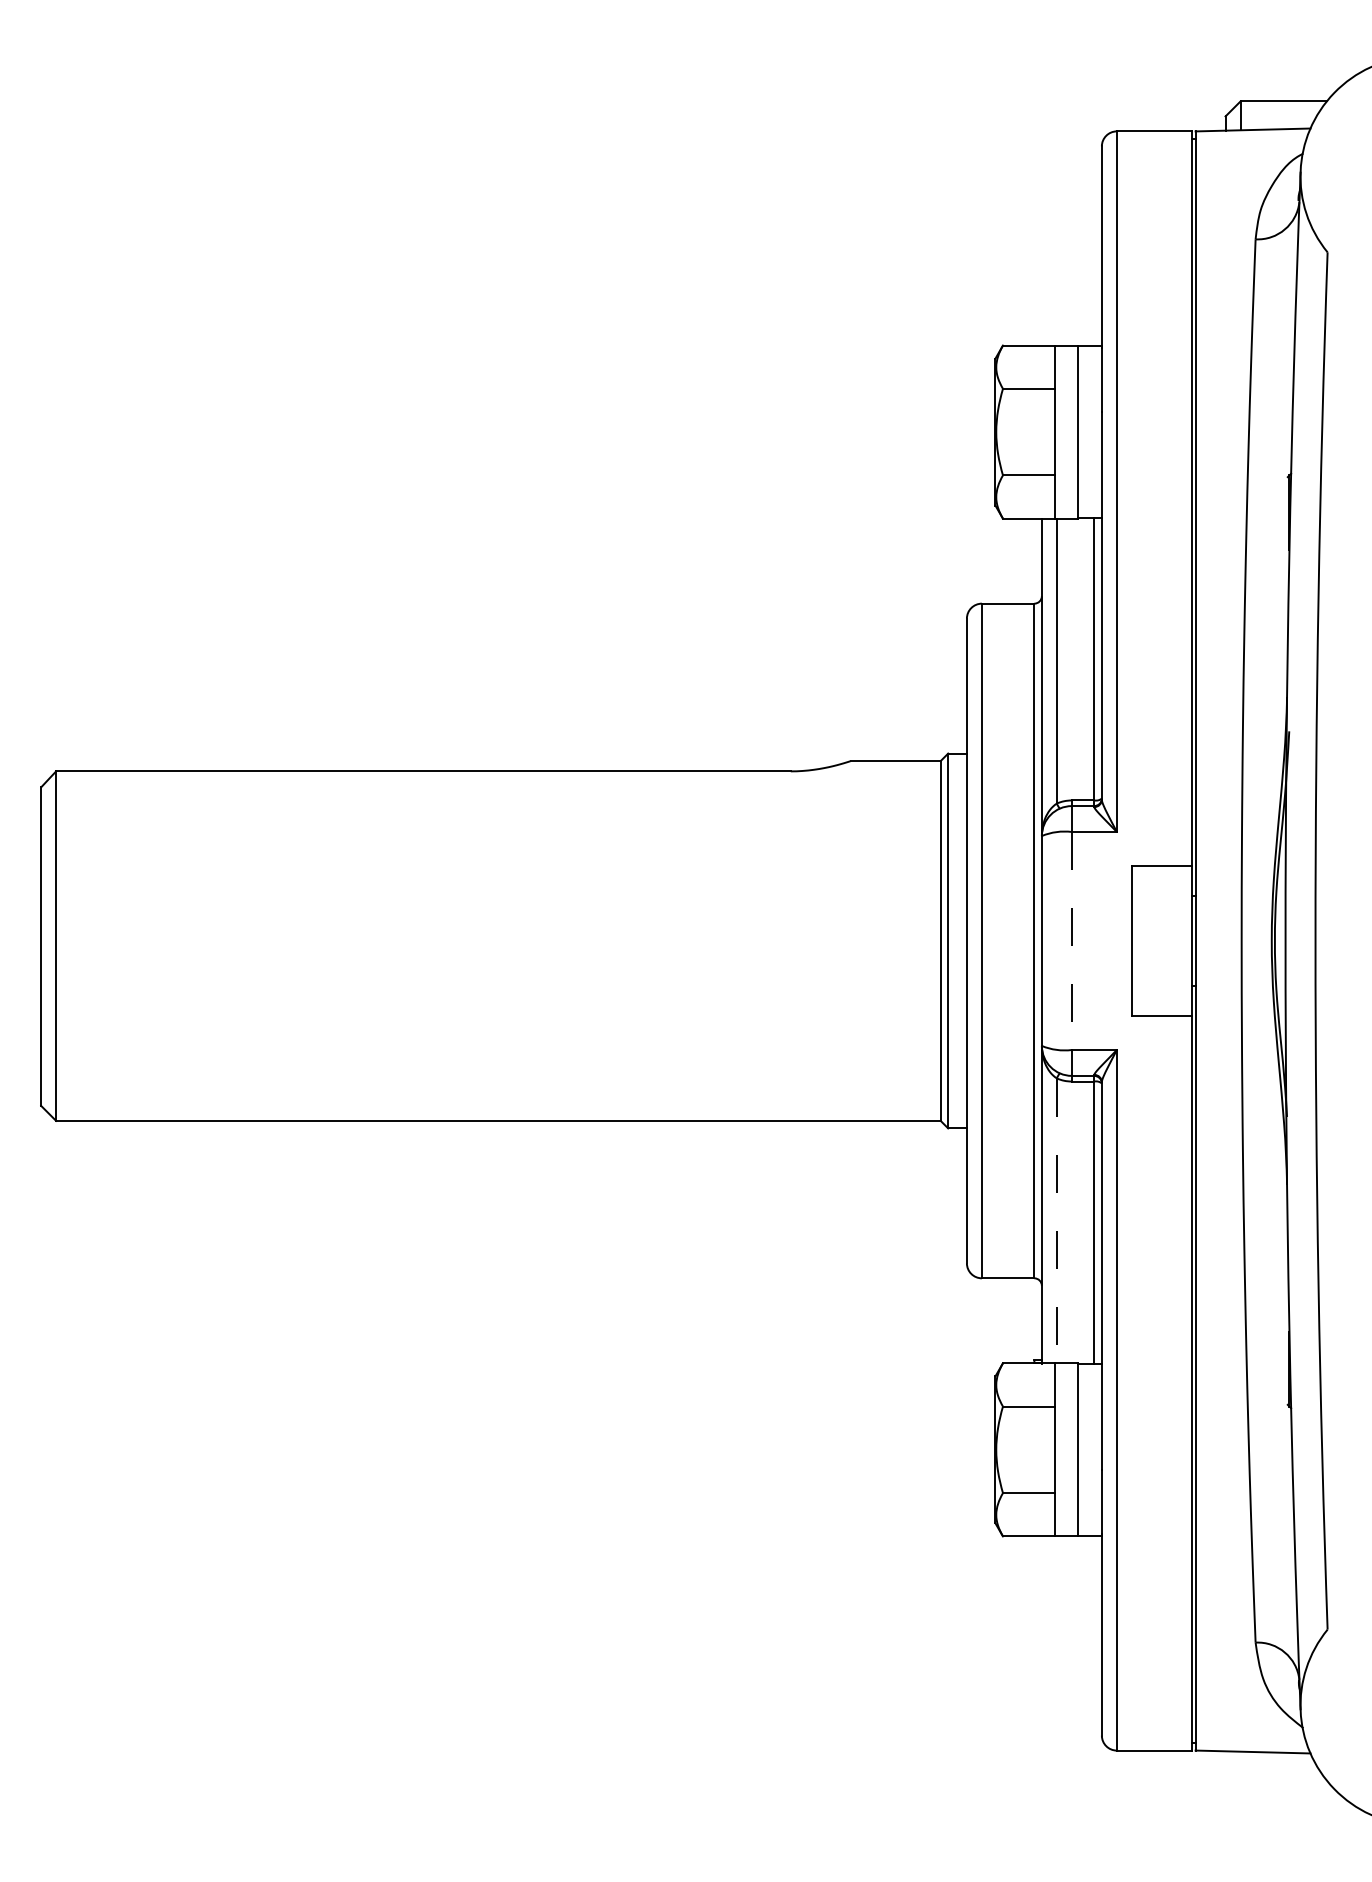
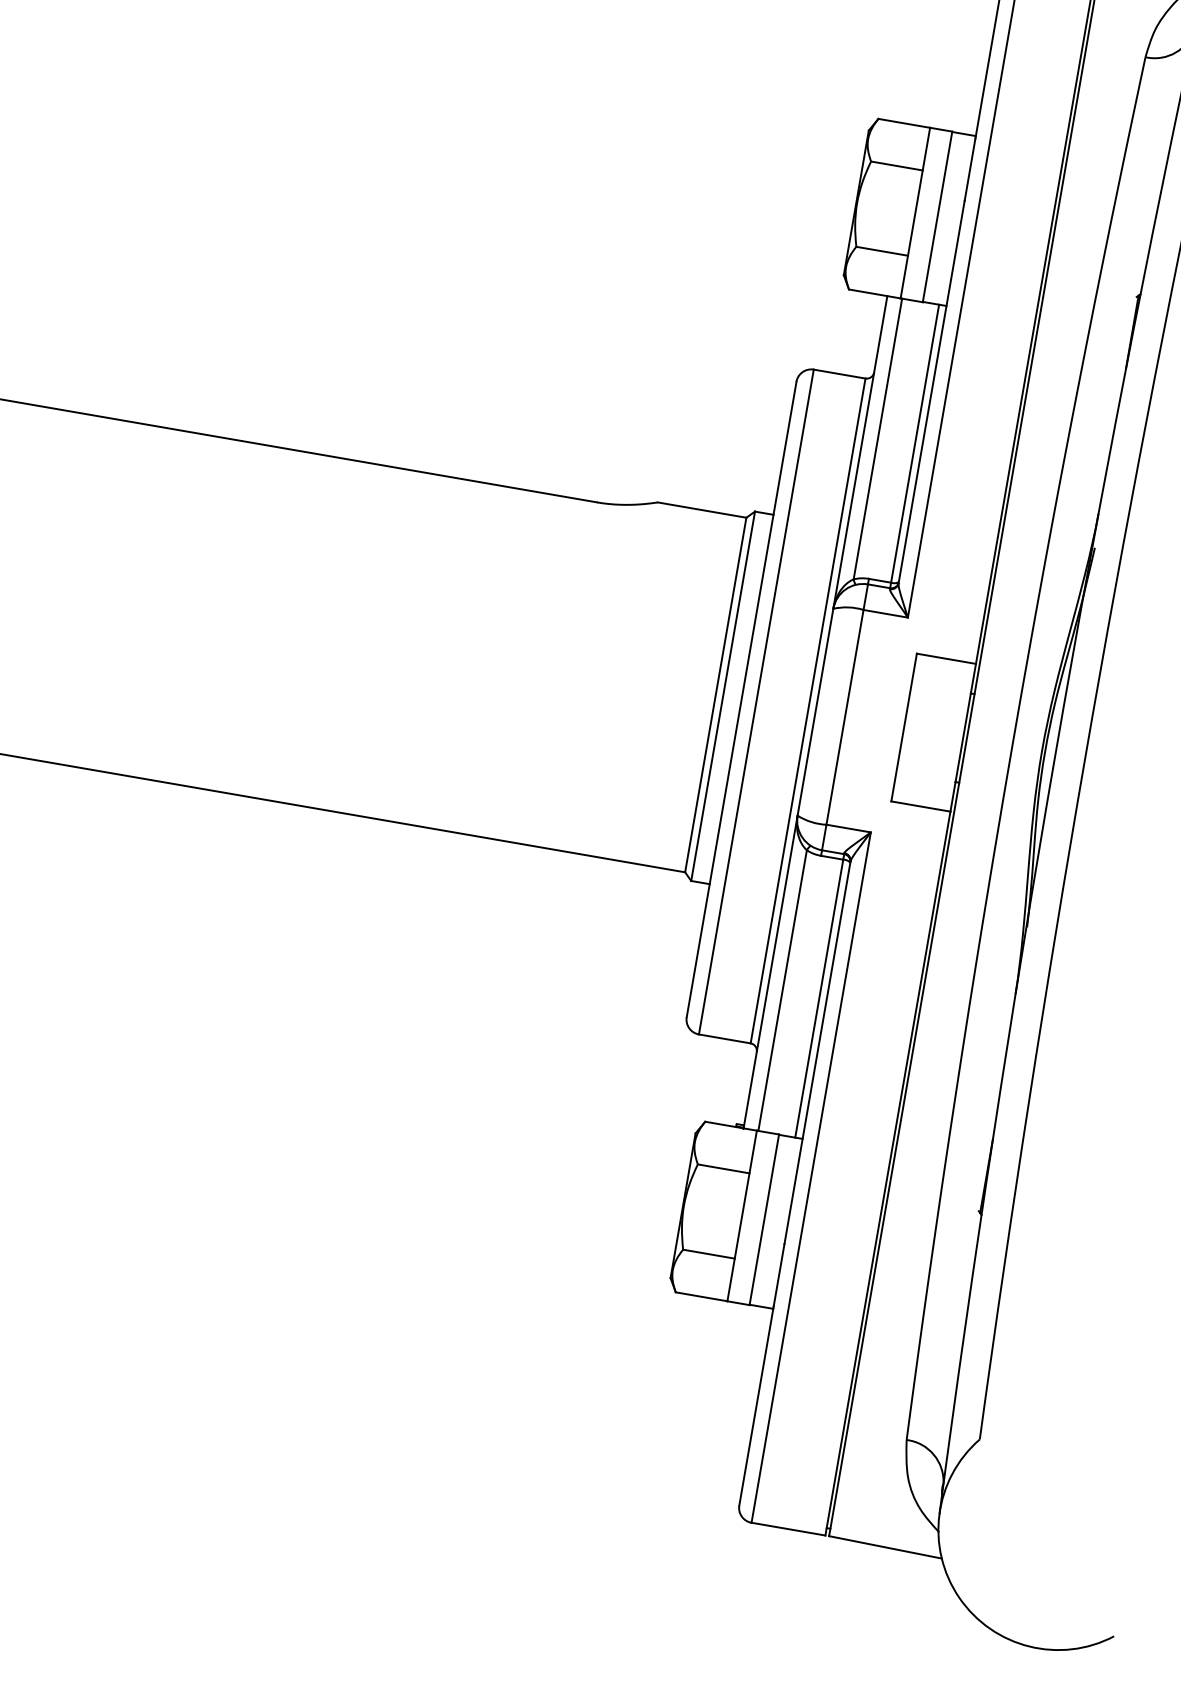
line: (1071, 941) -> (844, 717), dashed -> solid
line: (1056, 1221) -> (782, 991), dashed -> solid

